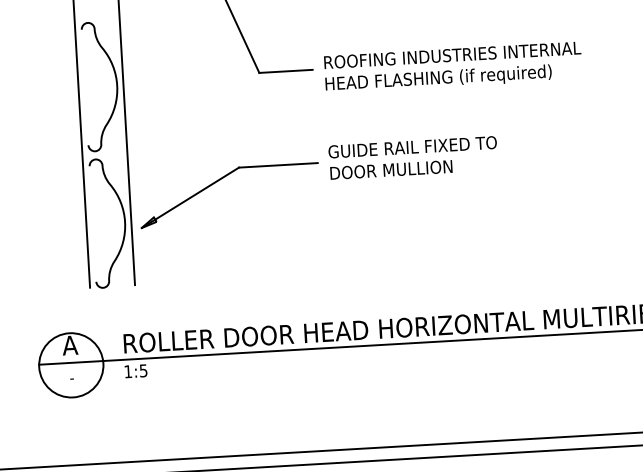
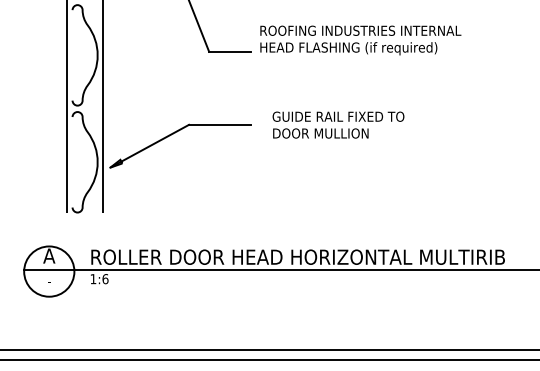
text: (452, 67) -> (360, 40), moved
text: (413, 157) -> (338, 124), moved
text: (143, 371) -> (105, 279), 1:5 -> 1:6

